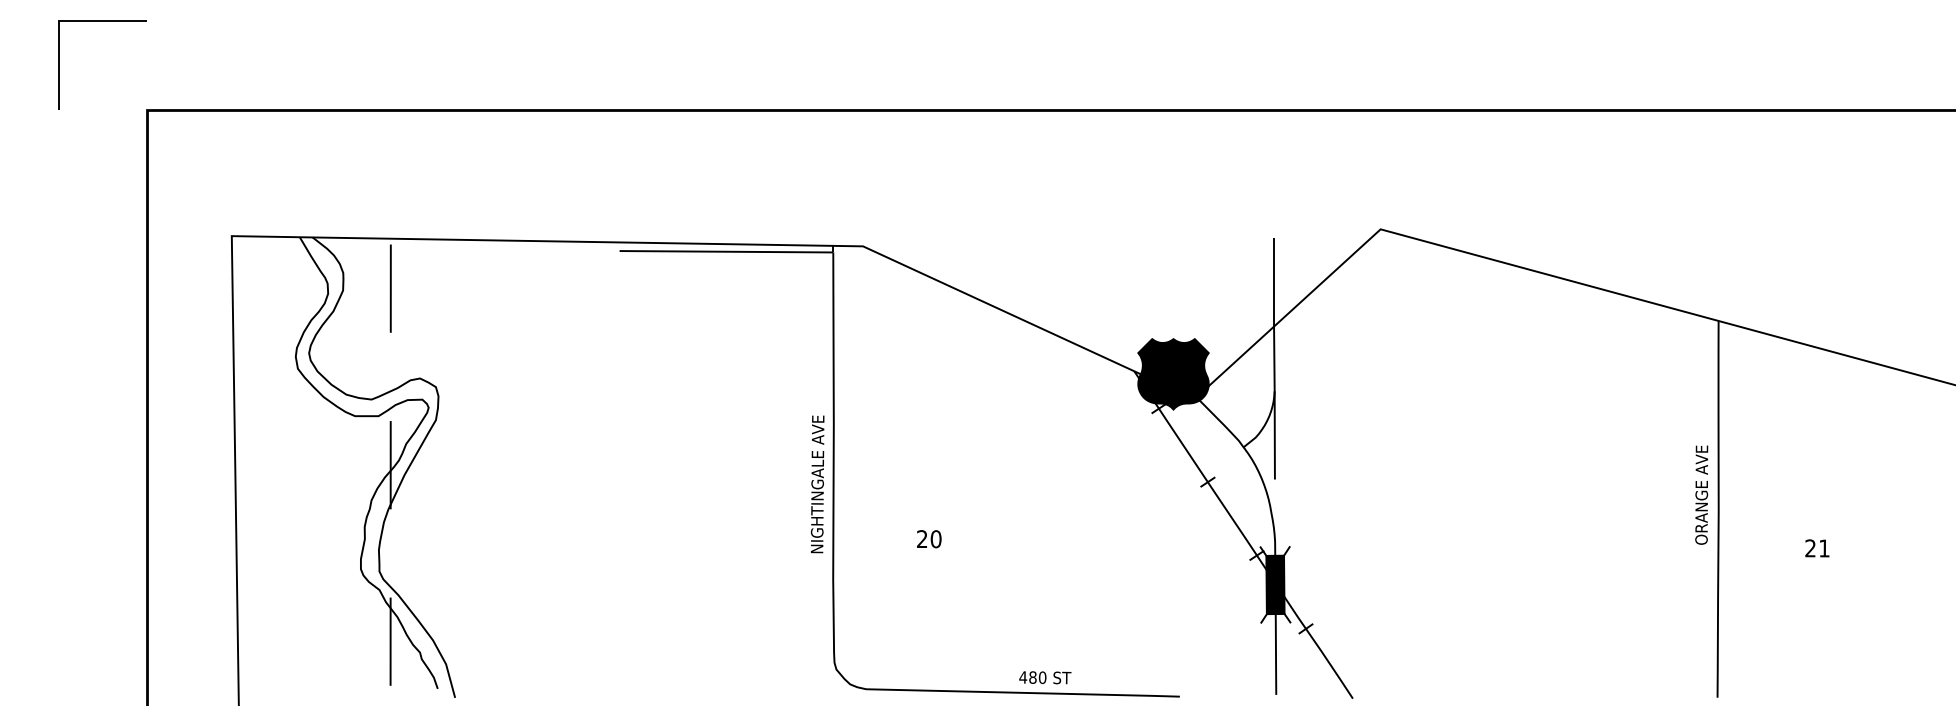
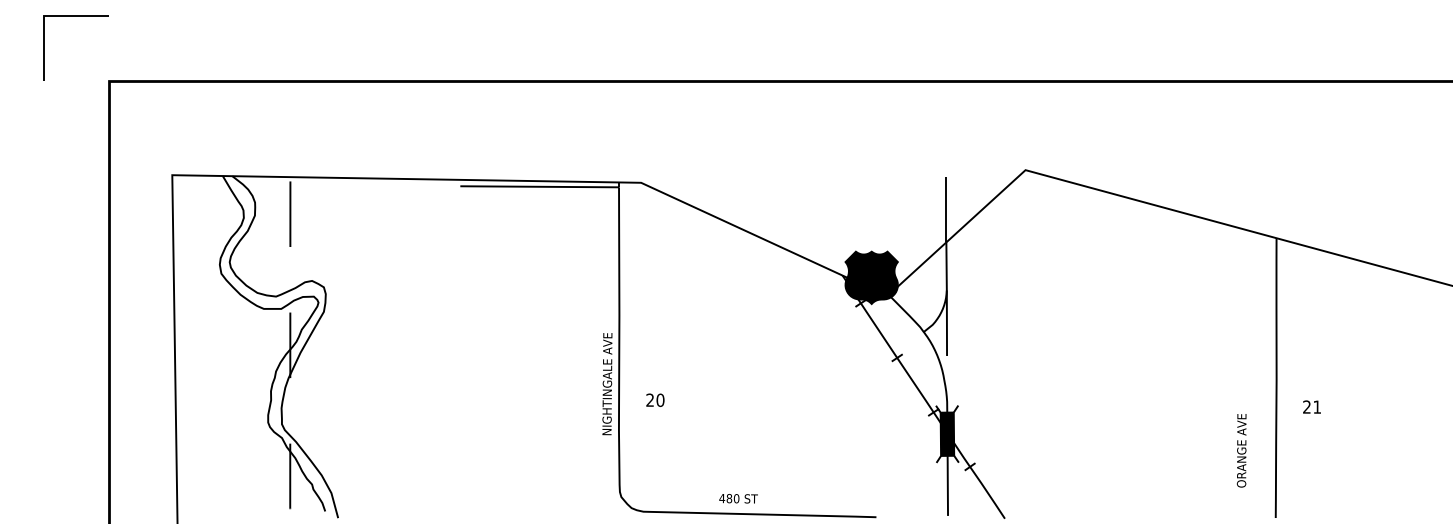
text: (817, 484) -> (607, 384), moved
text: (1701, 494) -> (1241, 450), moved
text: (929, 539) -> (655, 400), moved
text: (1817, 548) -> (1312, 407), moved
text: (1045, 677) -> (738, 498), moved

